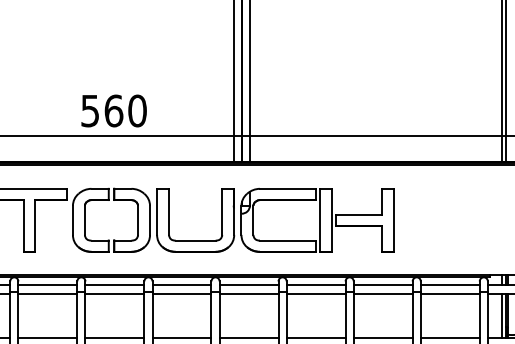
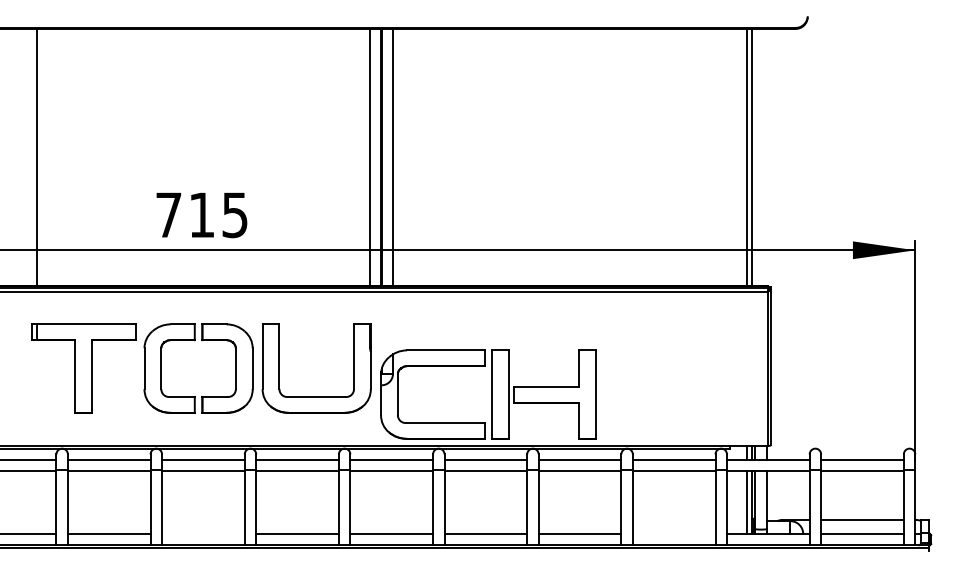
text: (114, 111) -> (202, 215), 560 -> 715
part: (318, 220) -> (488, 394), moved
line: (114, 337) -> (203, 533), removed
line: (449, 337) -> (673, 533), removed

